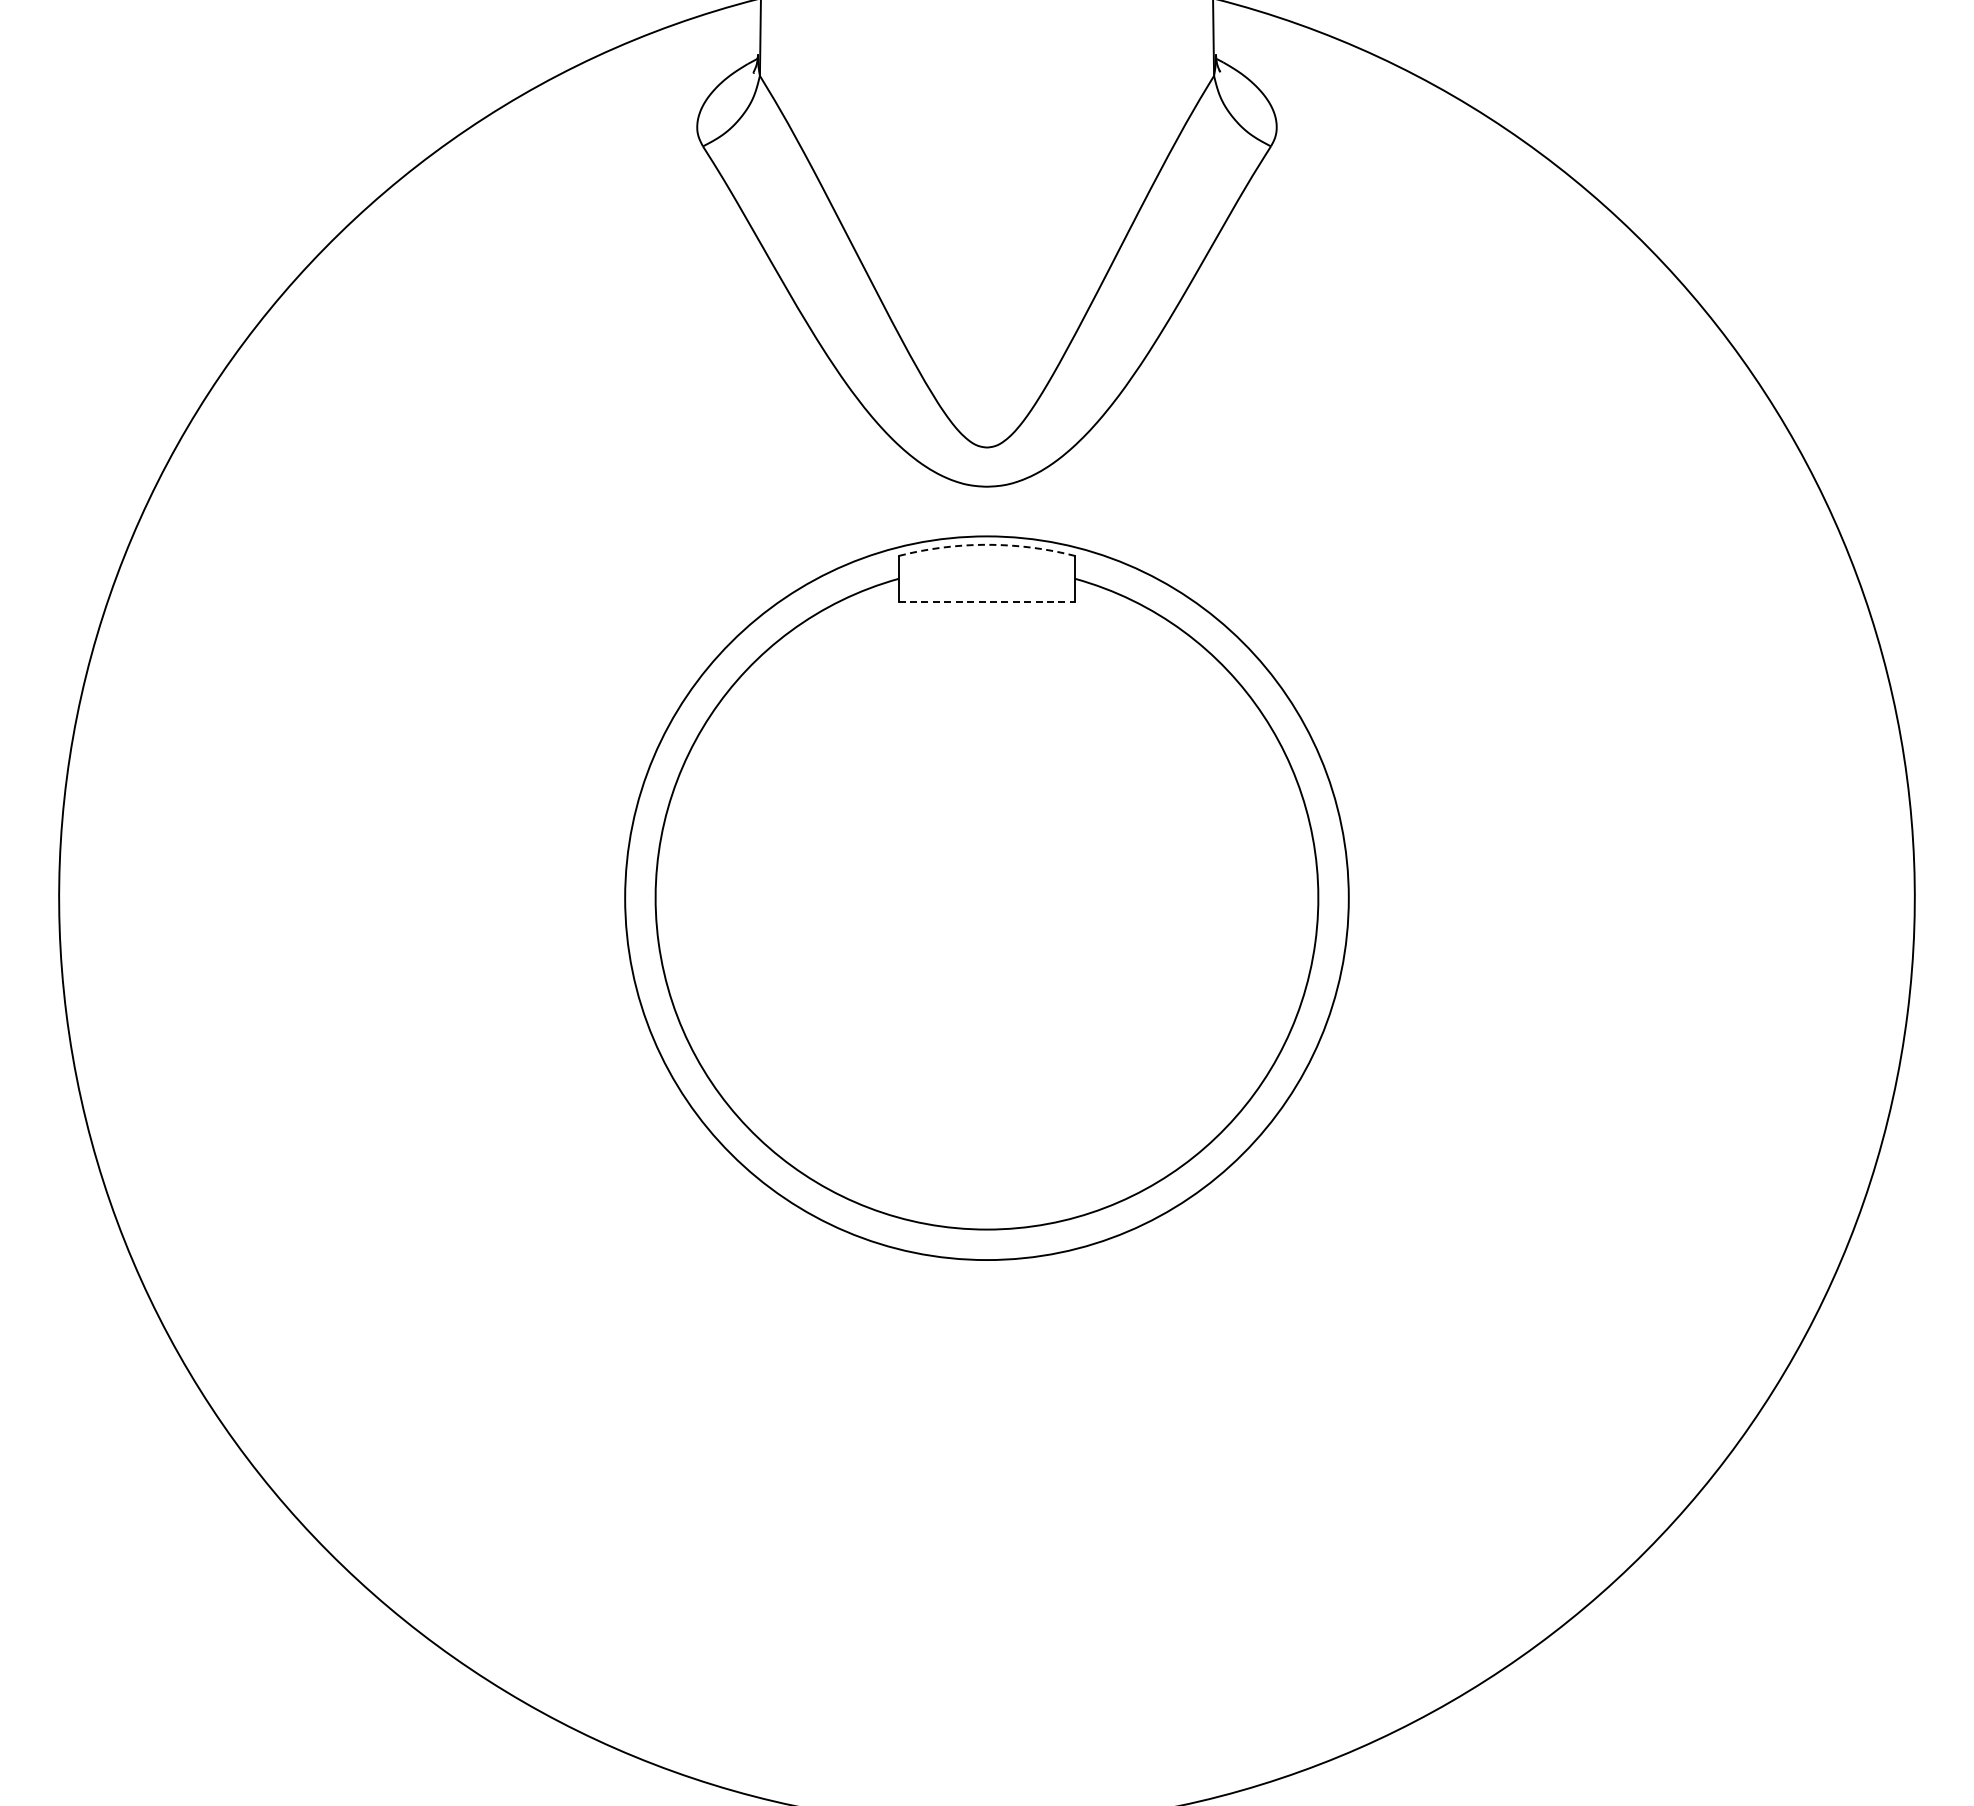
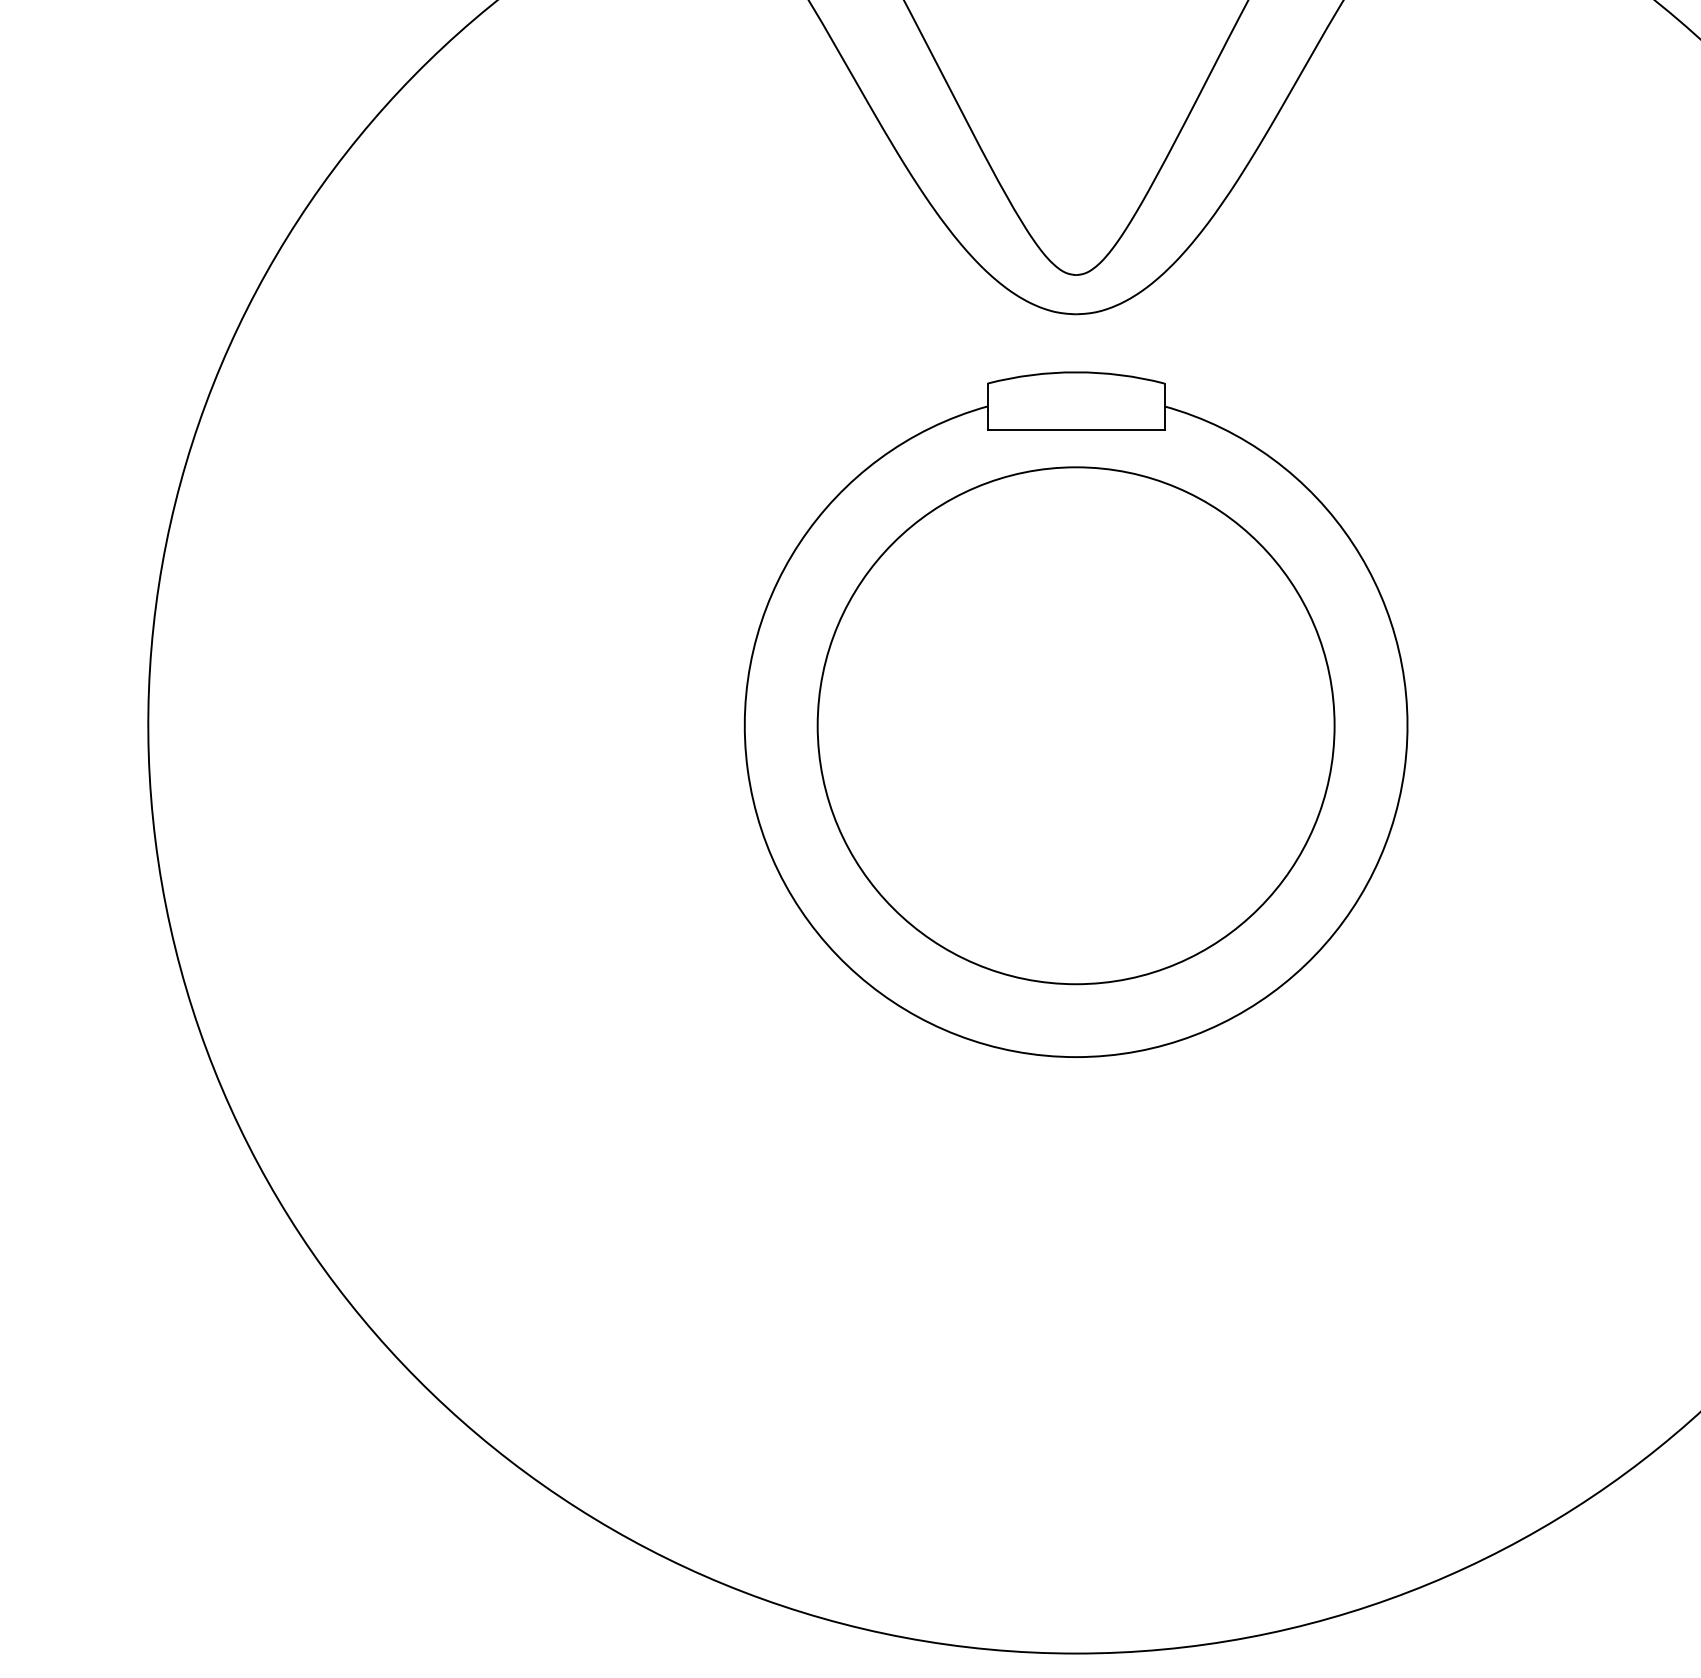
arc: (986, 544) -> (1075, 372), dashed -> solid
line: (987, 602) -> (1076, 430), dashed -> solid
circle: (986, 897) -> (1075, 725), size x0.71

